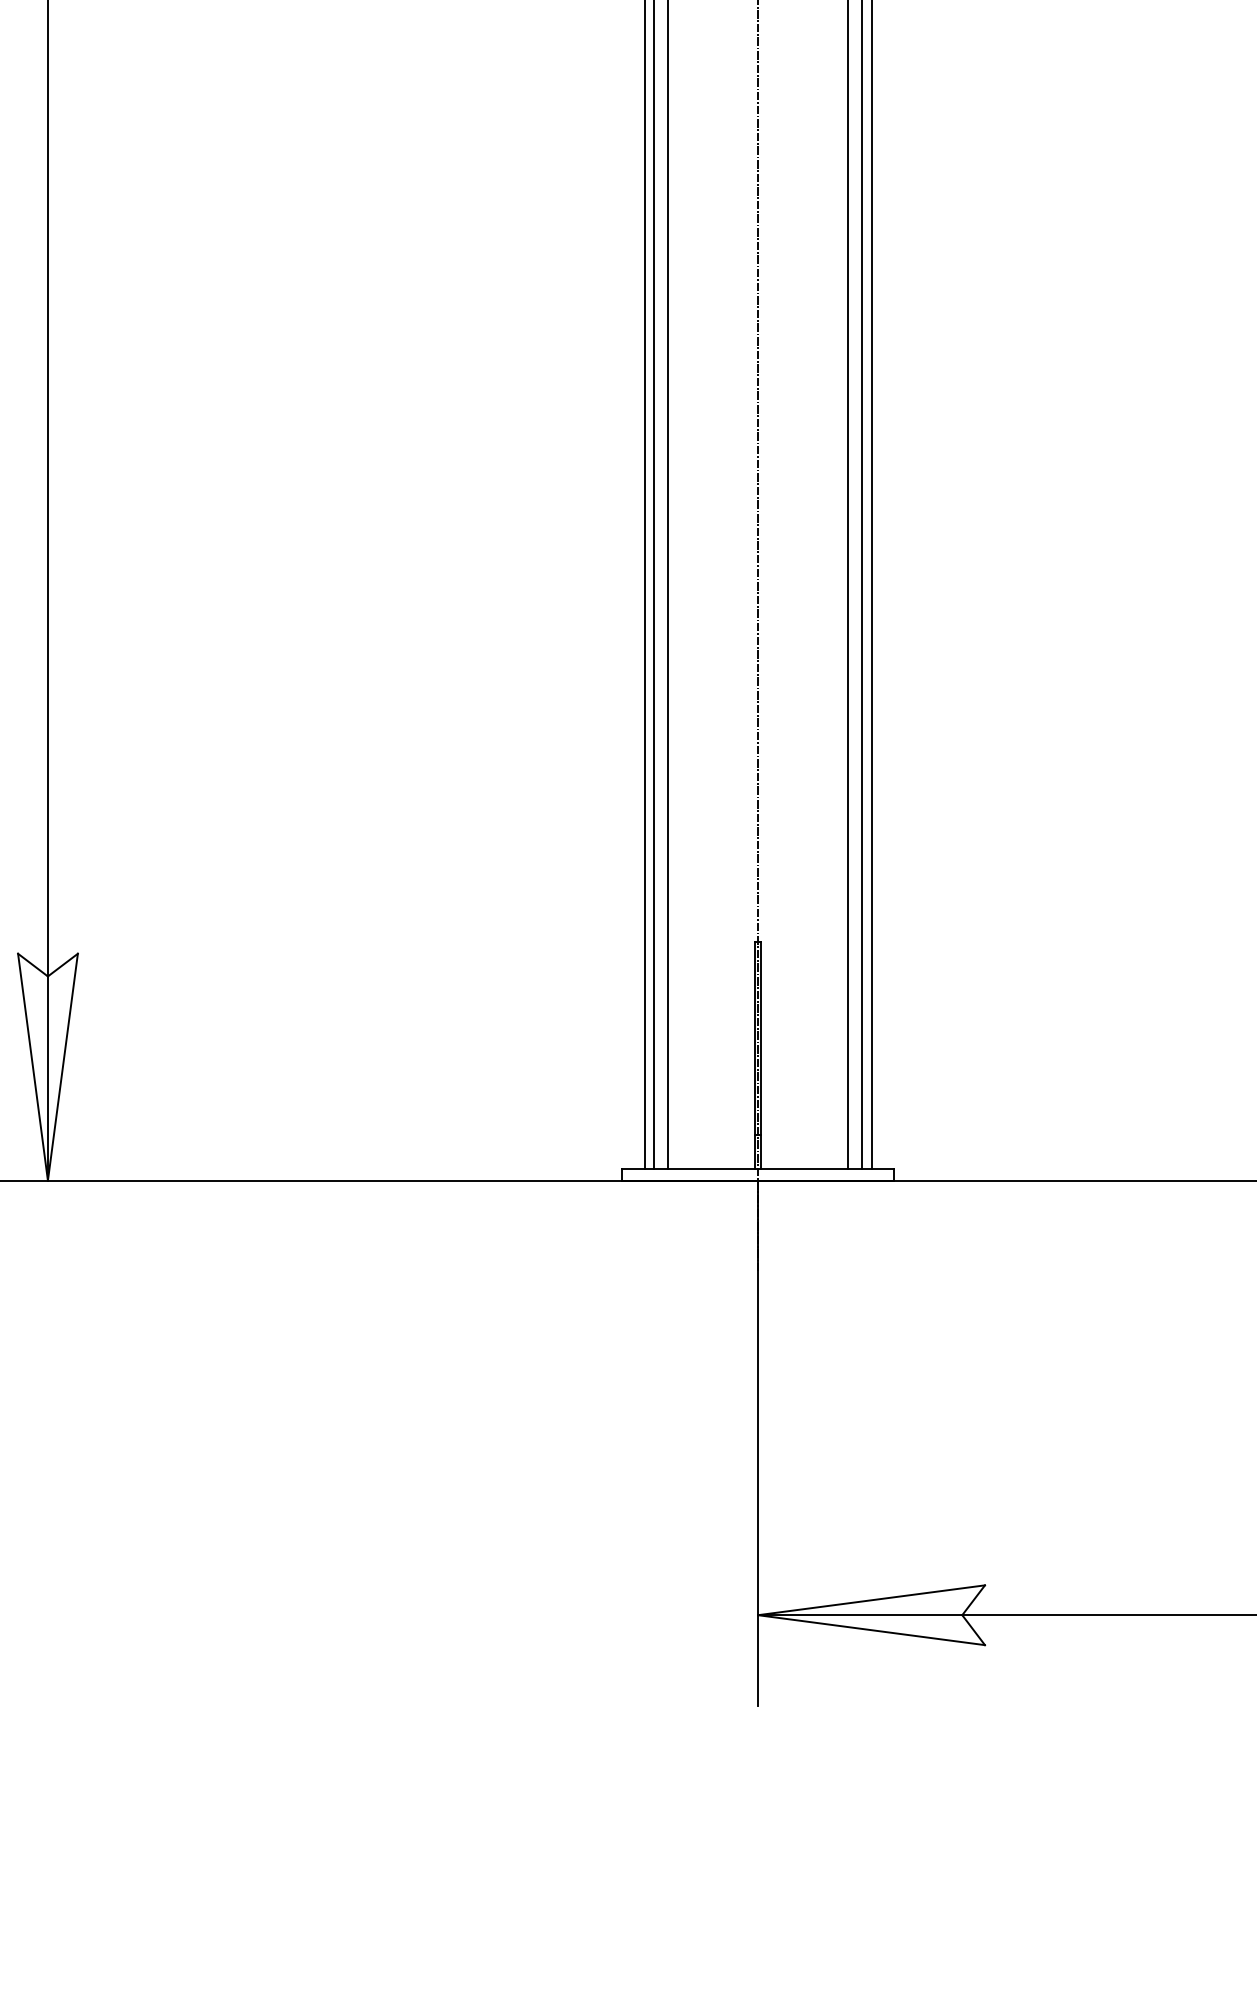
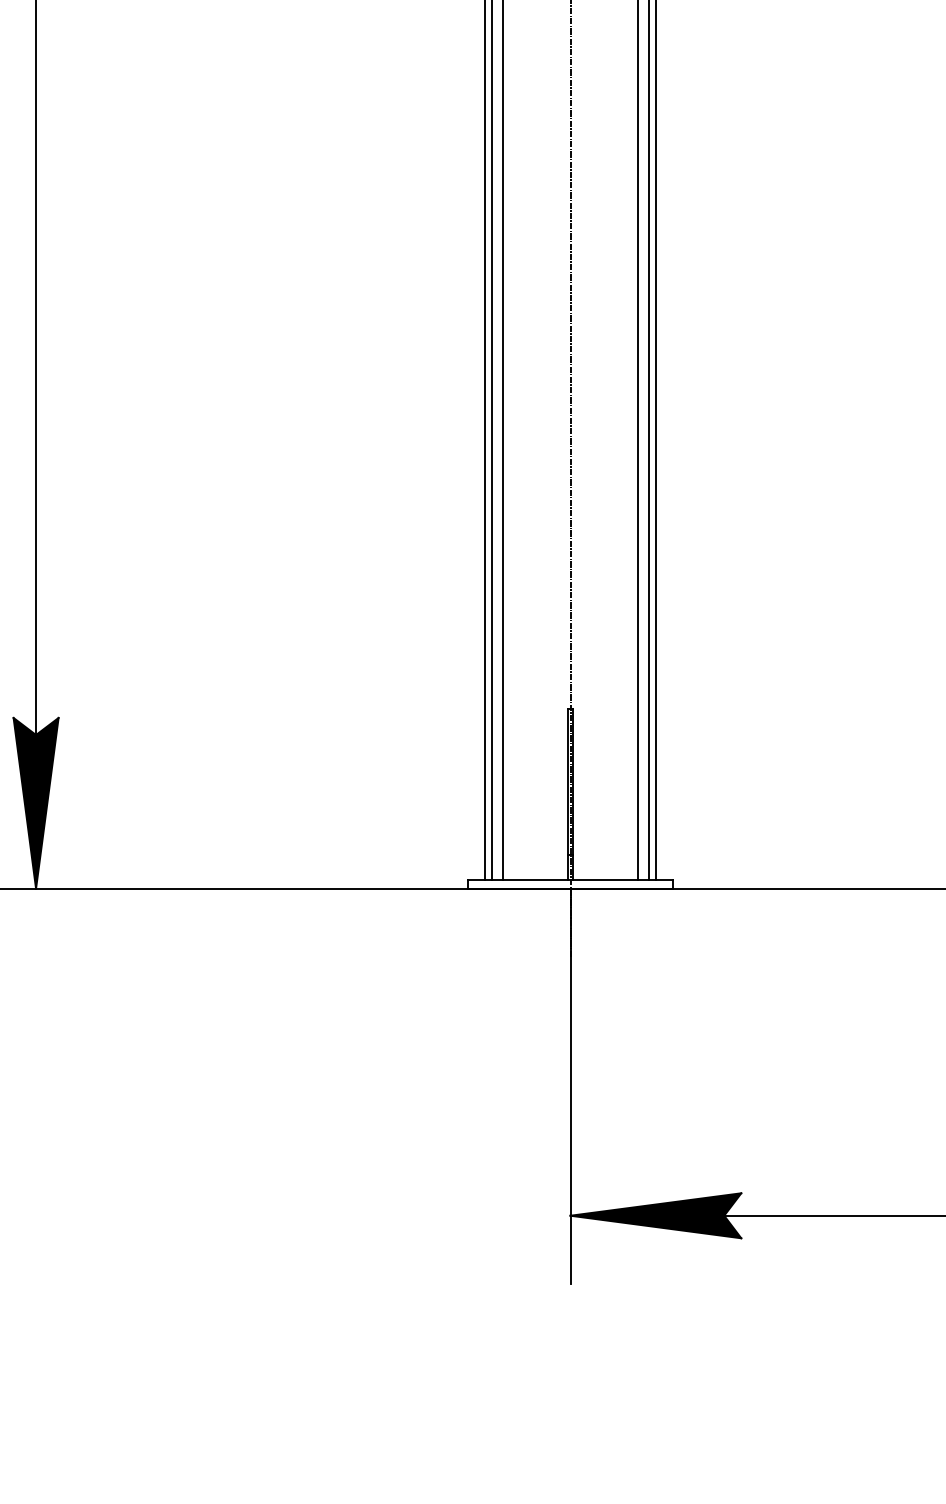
fill: (47, 1066) -> (35, 802), added
fill: (871, 1615) -> (655, 1215), added

